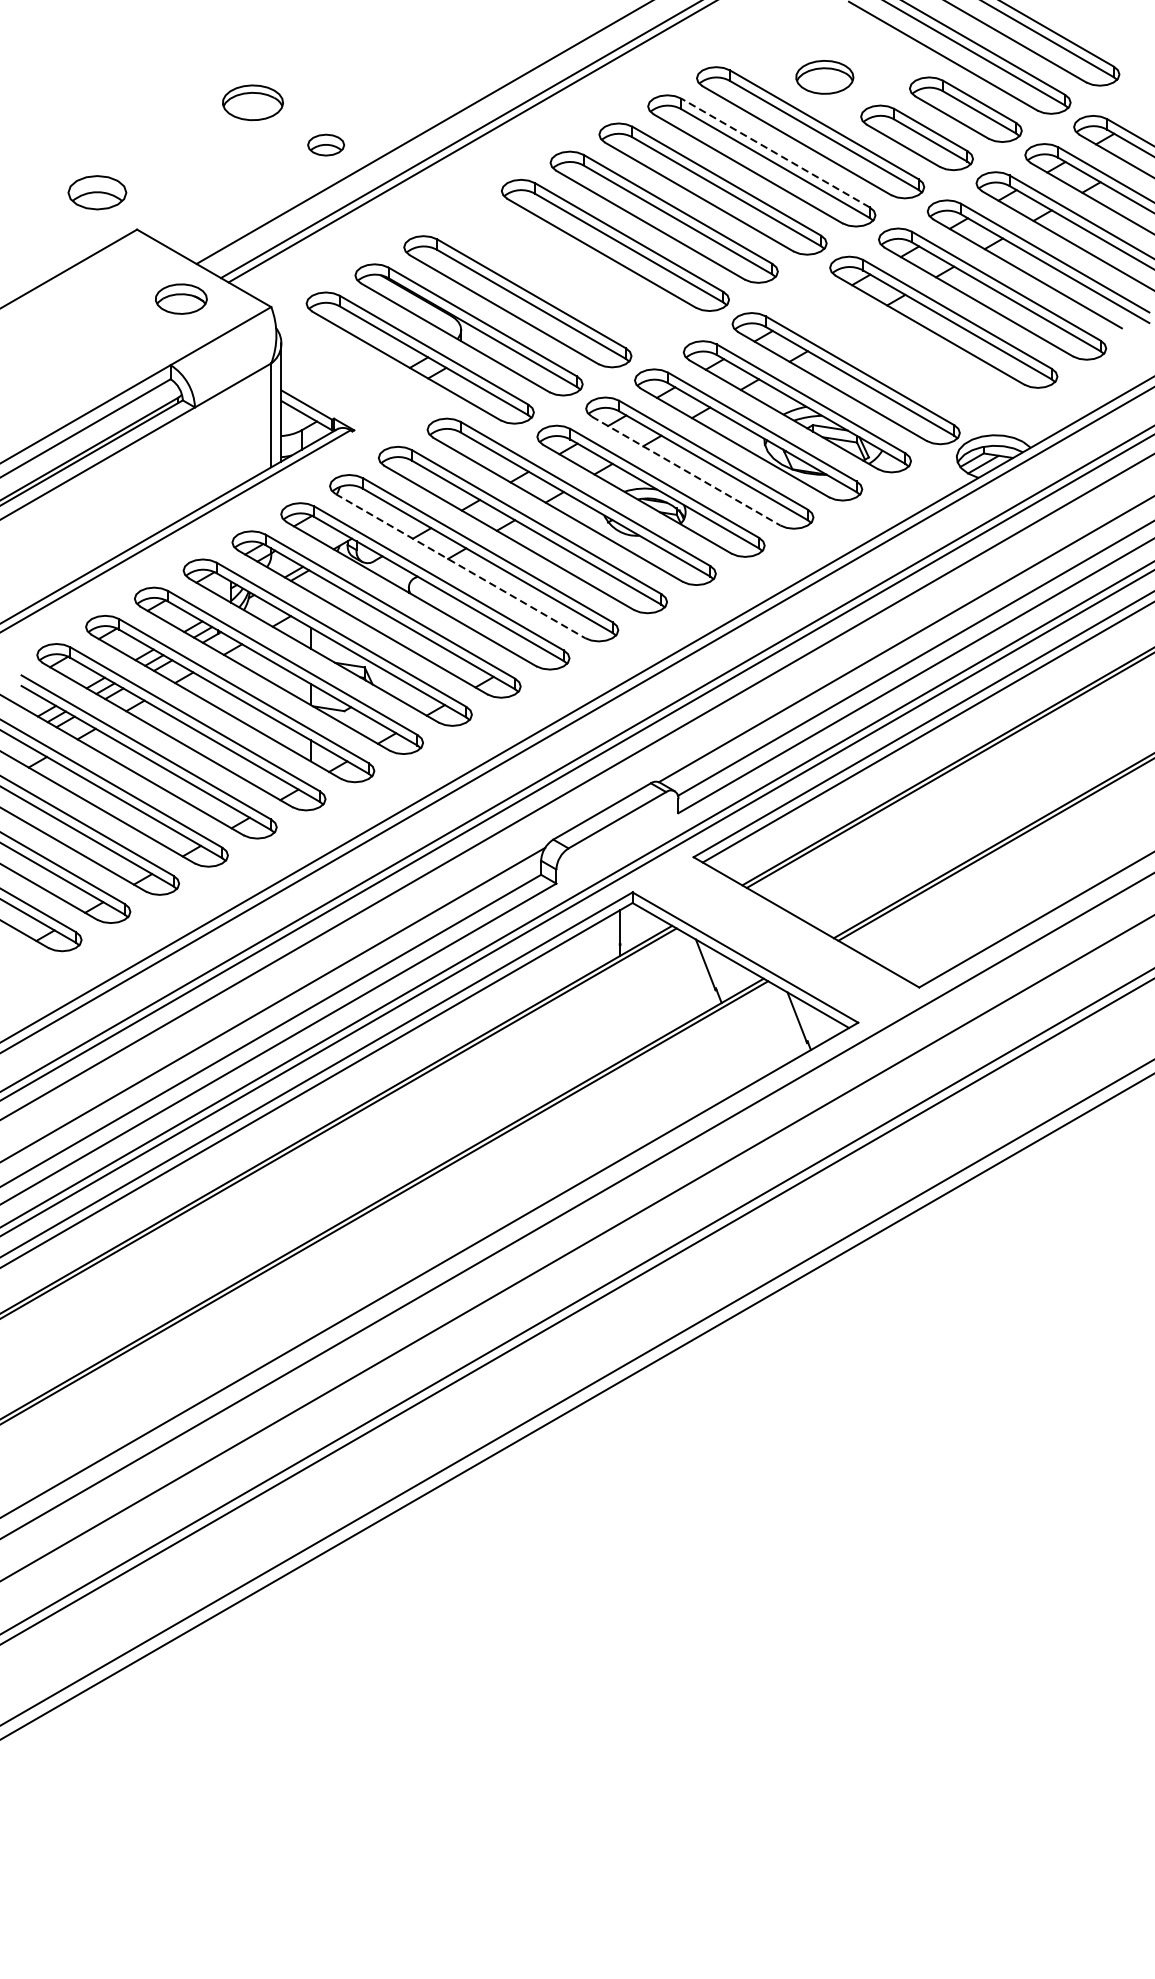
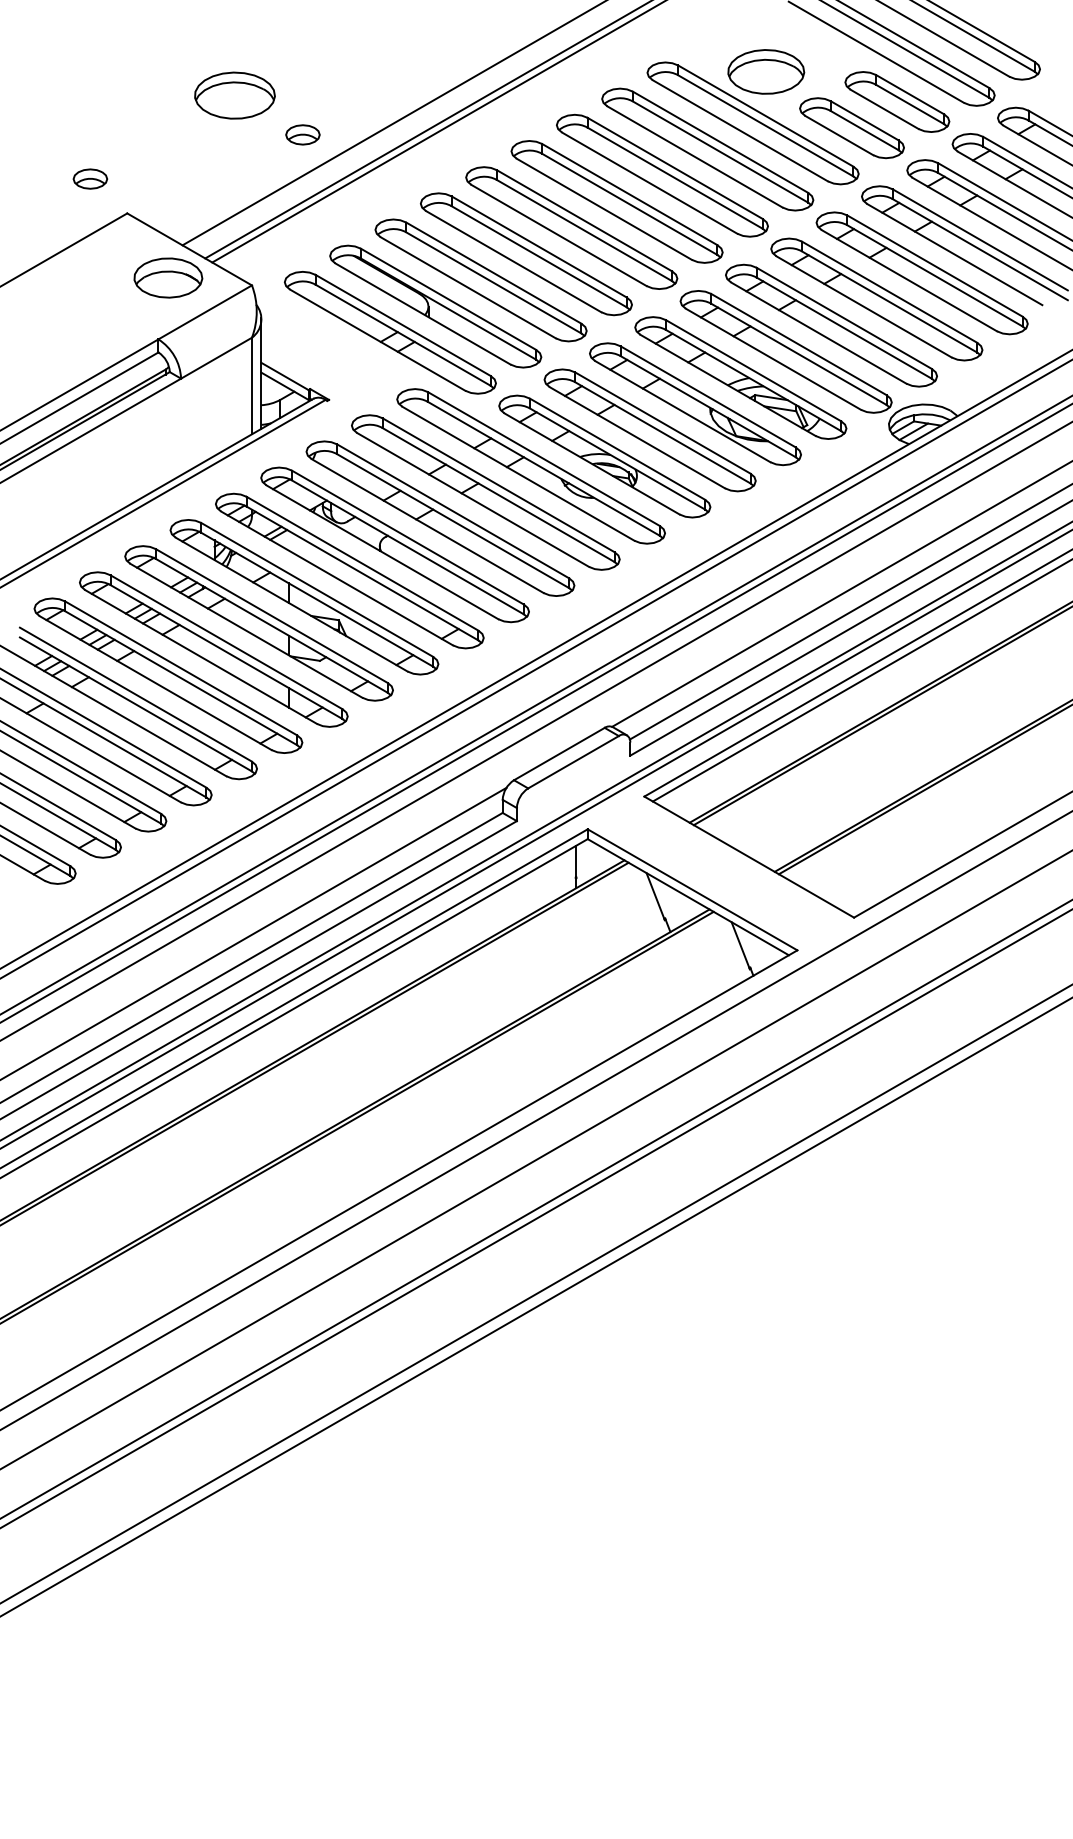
part: (825, 76) -> (766, 71), size x1.43
part: (252, 102) -> (234, 95), size x1.43
line: (775, 152) -> (720, 141), dashed -> solid
part: (97, 192) -> (90, 178), size x0.62
part: (566, 273) -> (526, 254), added
part: (181, 298) -> (168, 277), size x1.43
part: (894, 350) -> (831, 325), added
line: (686, 471) -> (637, 438), dashed -> solid
line: (460, 566) -> (427, 526), dashed -> solid

